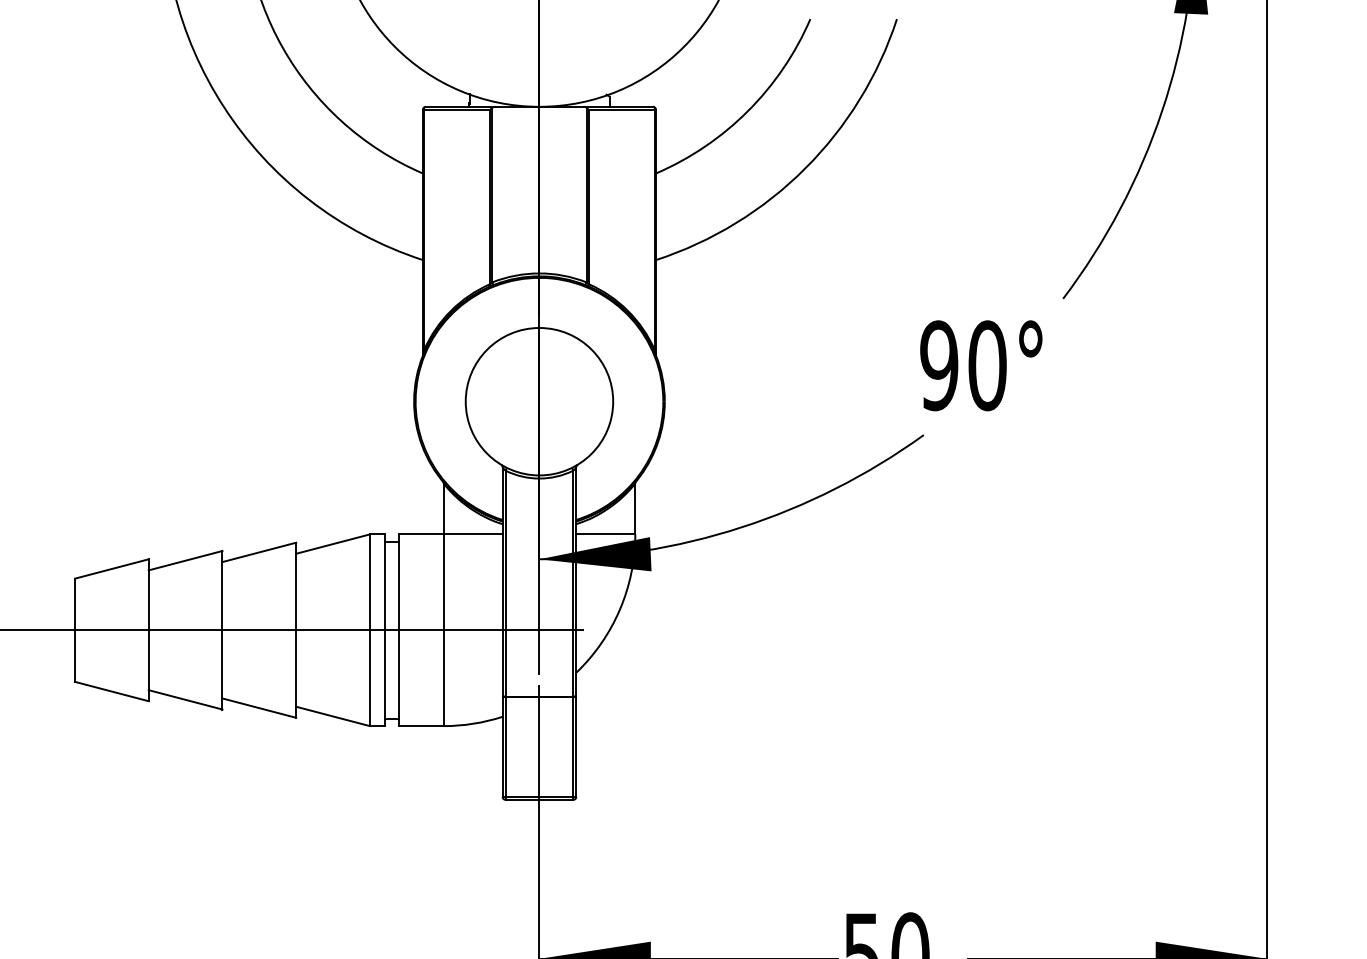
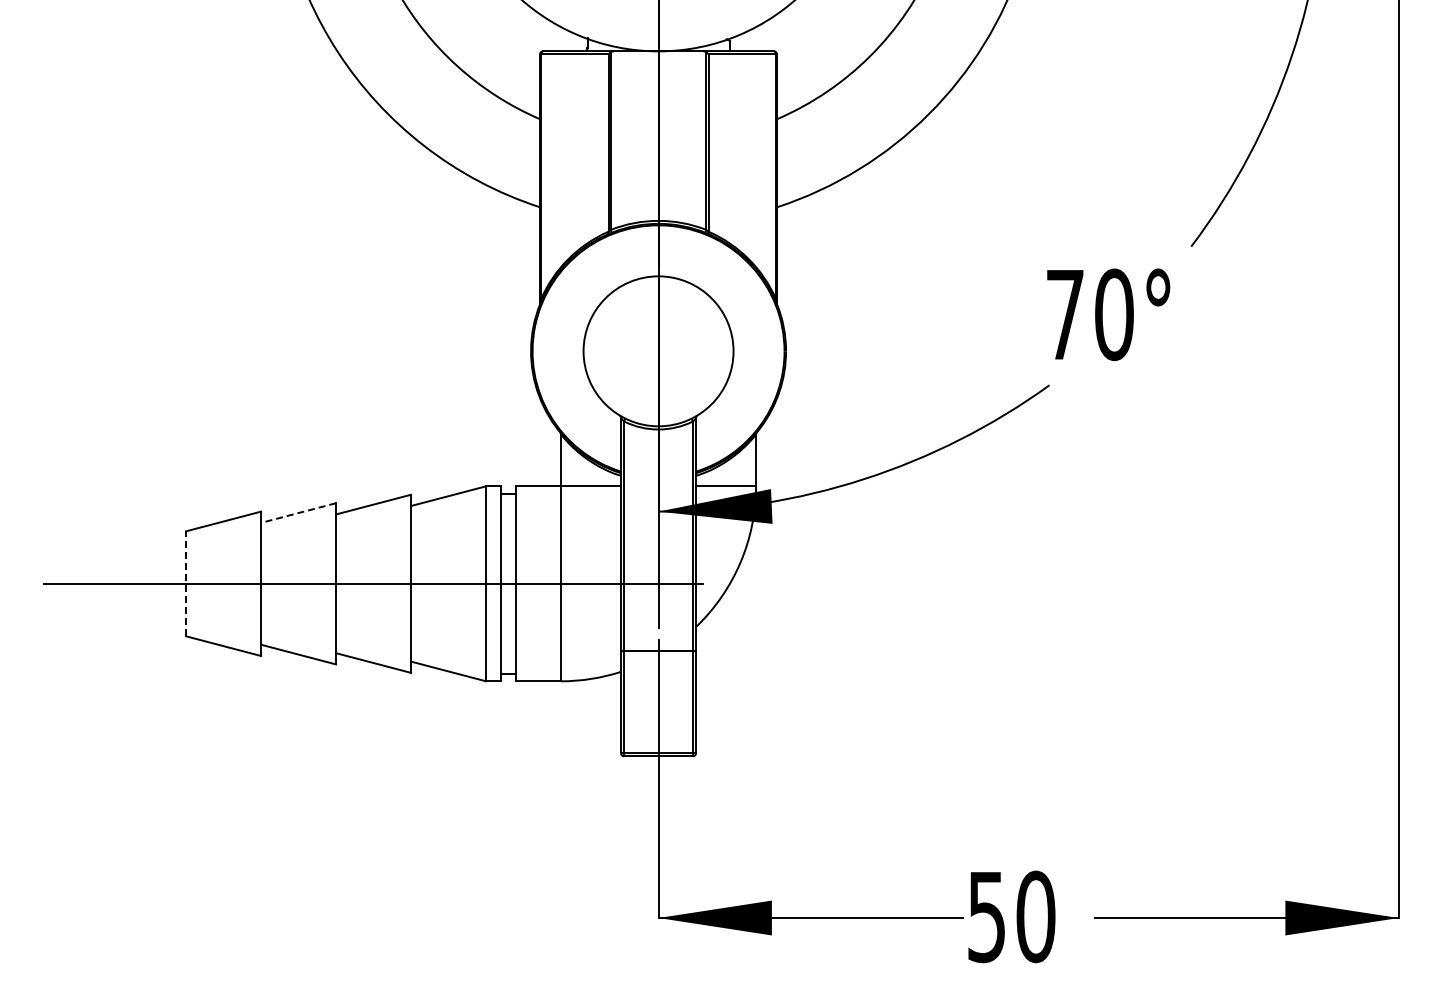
text: (938, 365) -> (1064, 314), 90° -> 70°
line: (185, 561) -> (298, 513), solid -> dashed
line: (75, 629) -> (186, 583), solid -> dashed

